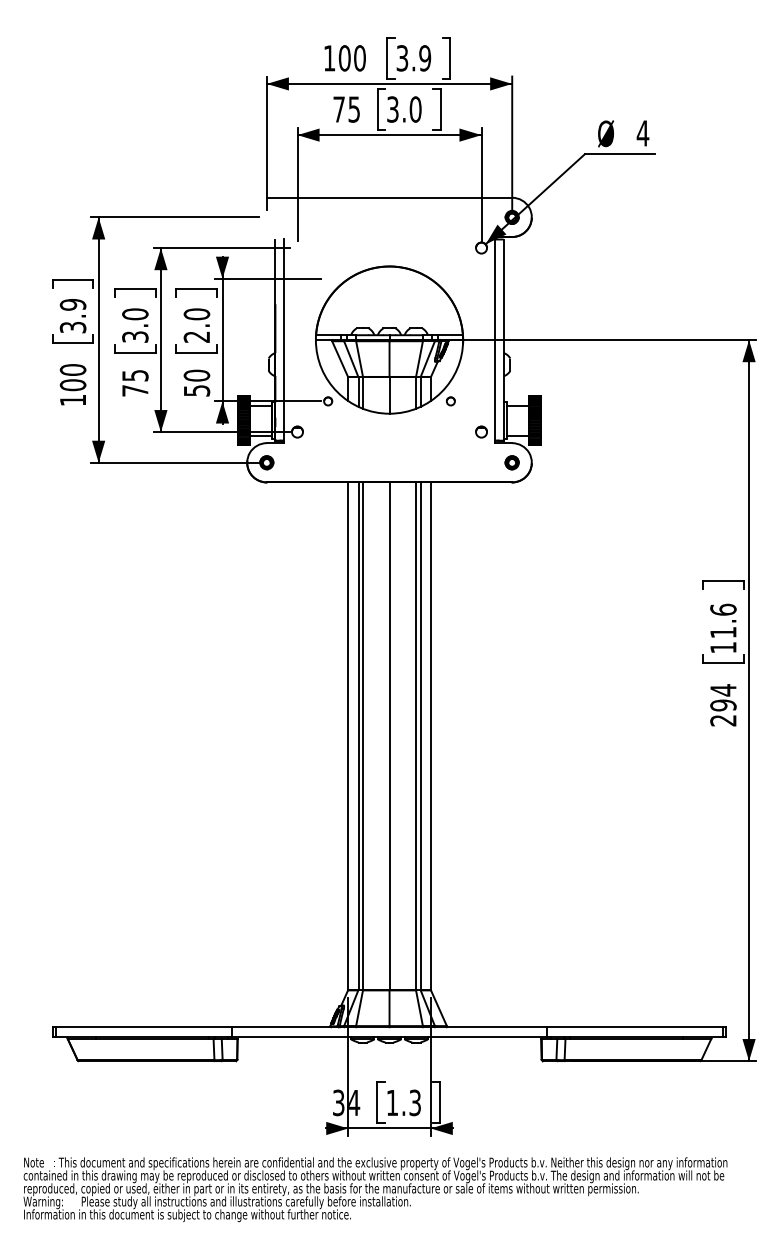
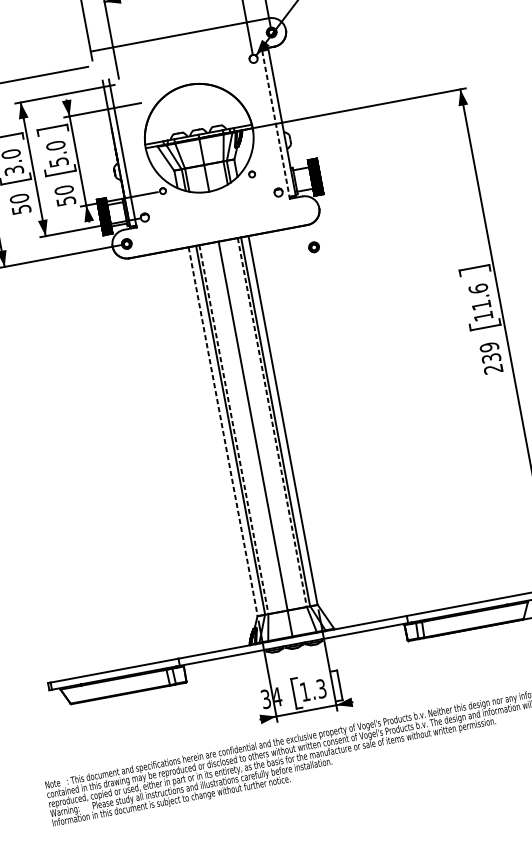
text: (196, 336) -> (58, 161), 2.0 -> 5.0
line: (495, 340) -> (276, 124), solid -> dashed
text: (135, 382) -> (20, 203), 75 -> 50
part: (511, 462) -> (313, 247), moved
text: (723, 697) -> (490, 352), 294 -> 239
line: (348, 736) -> (223, 431), solid -> dashed
line: (363, 736) -> (234, 429), solid -> dashed
line: (415, 736) -> (272, 422), solid -> dashed

